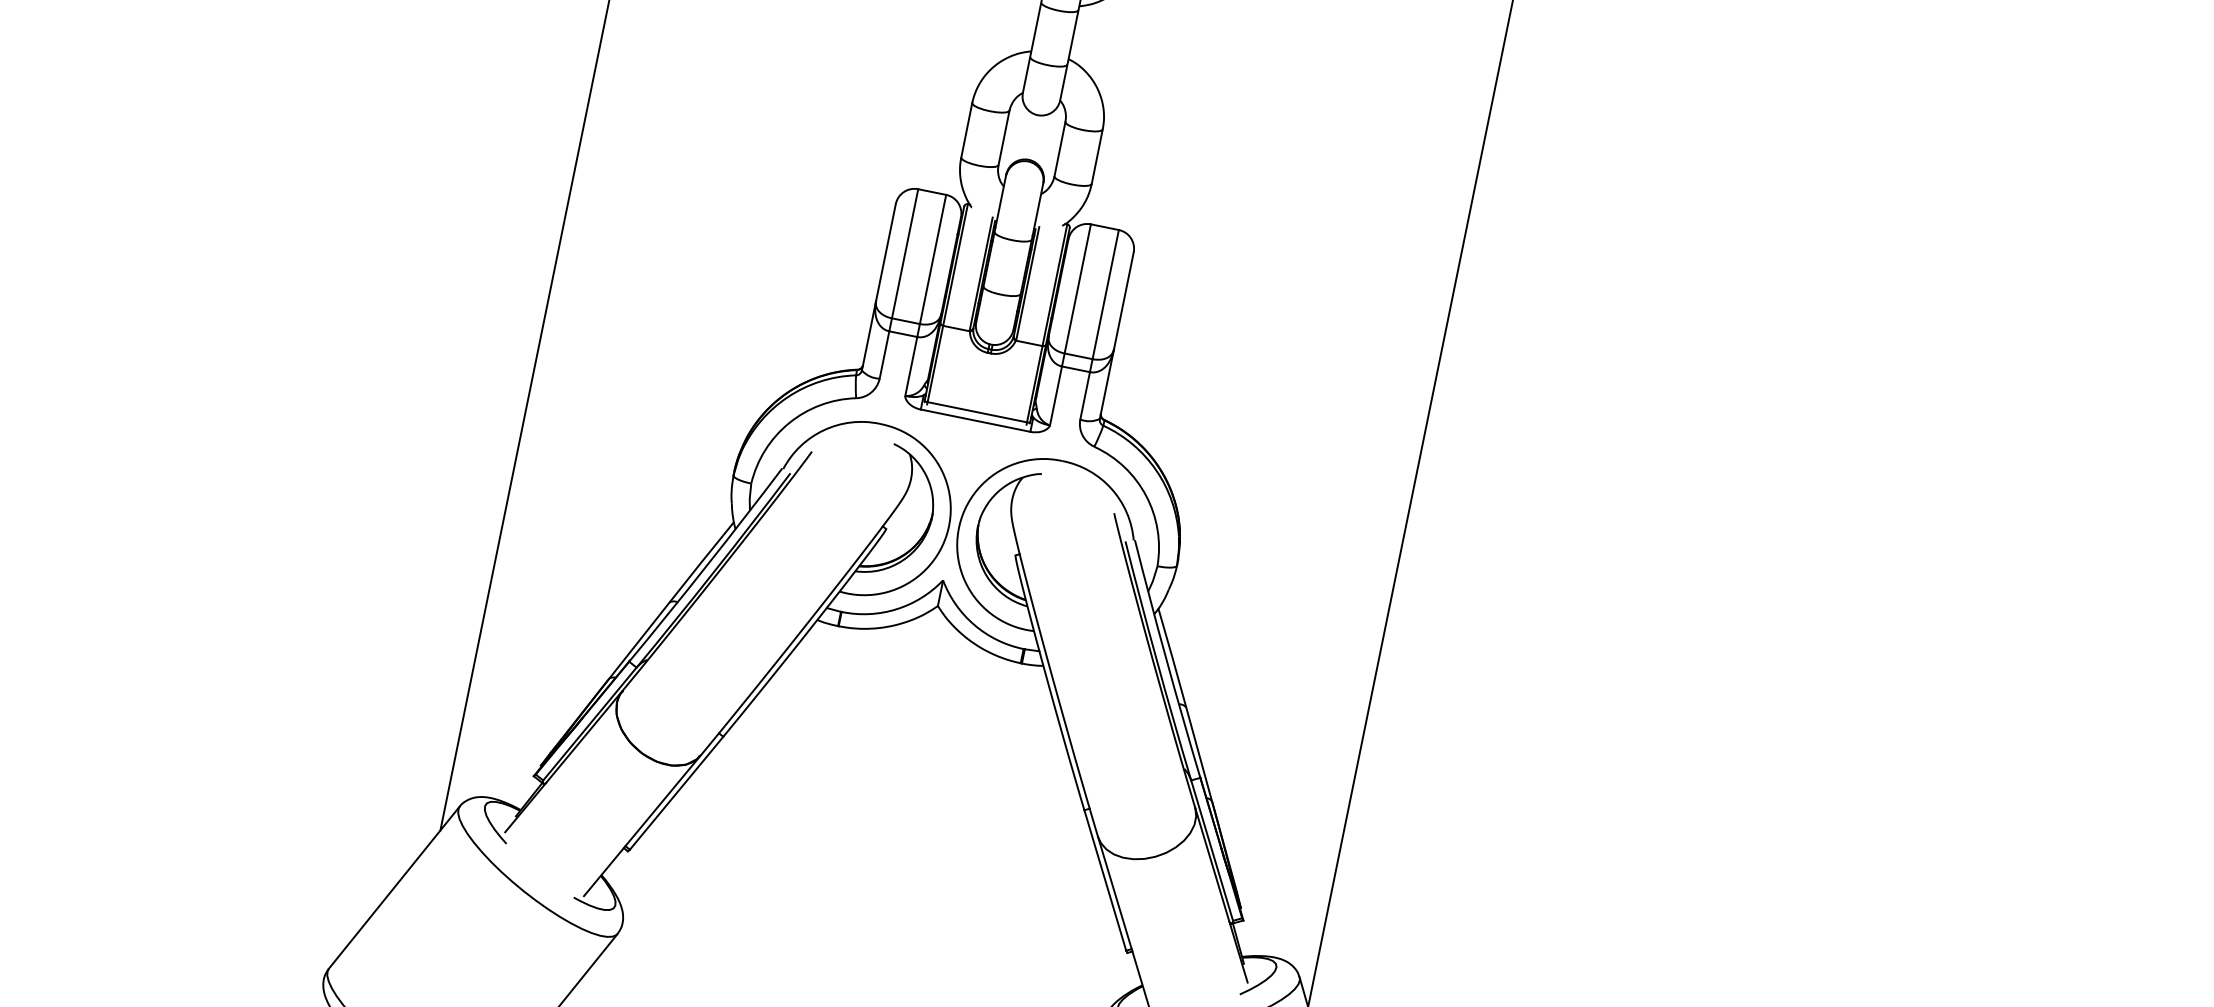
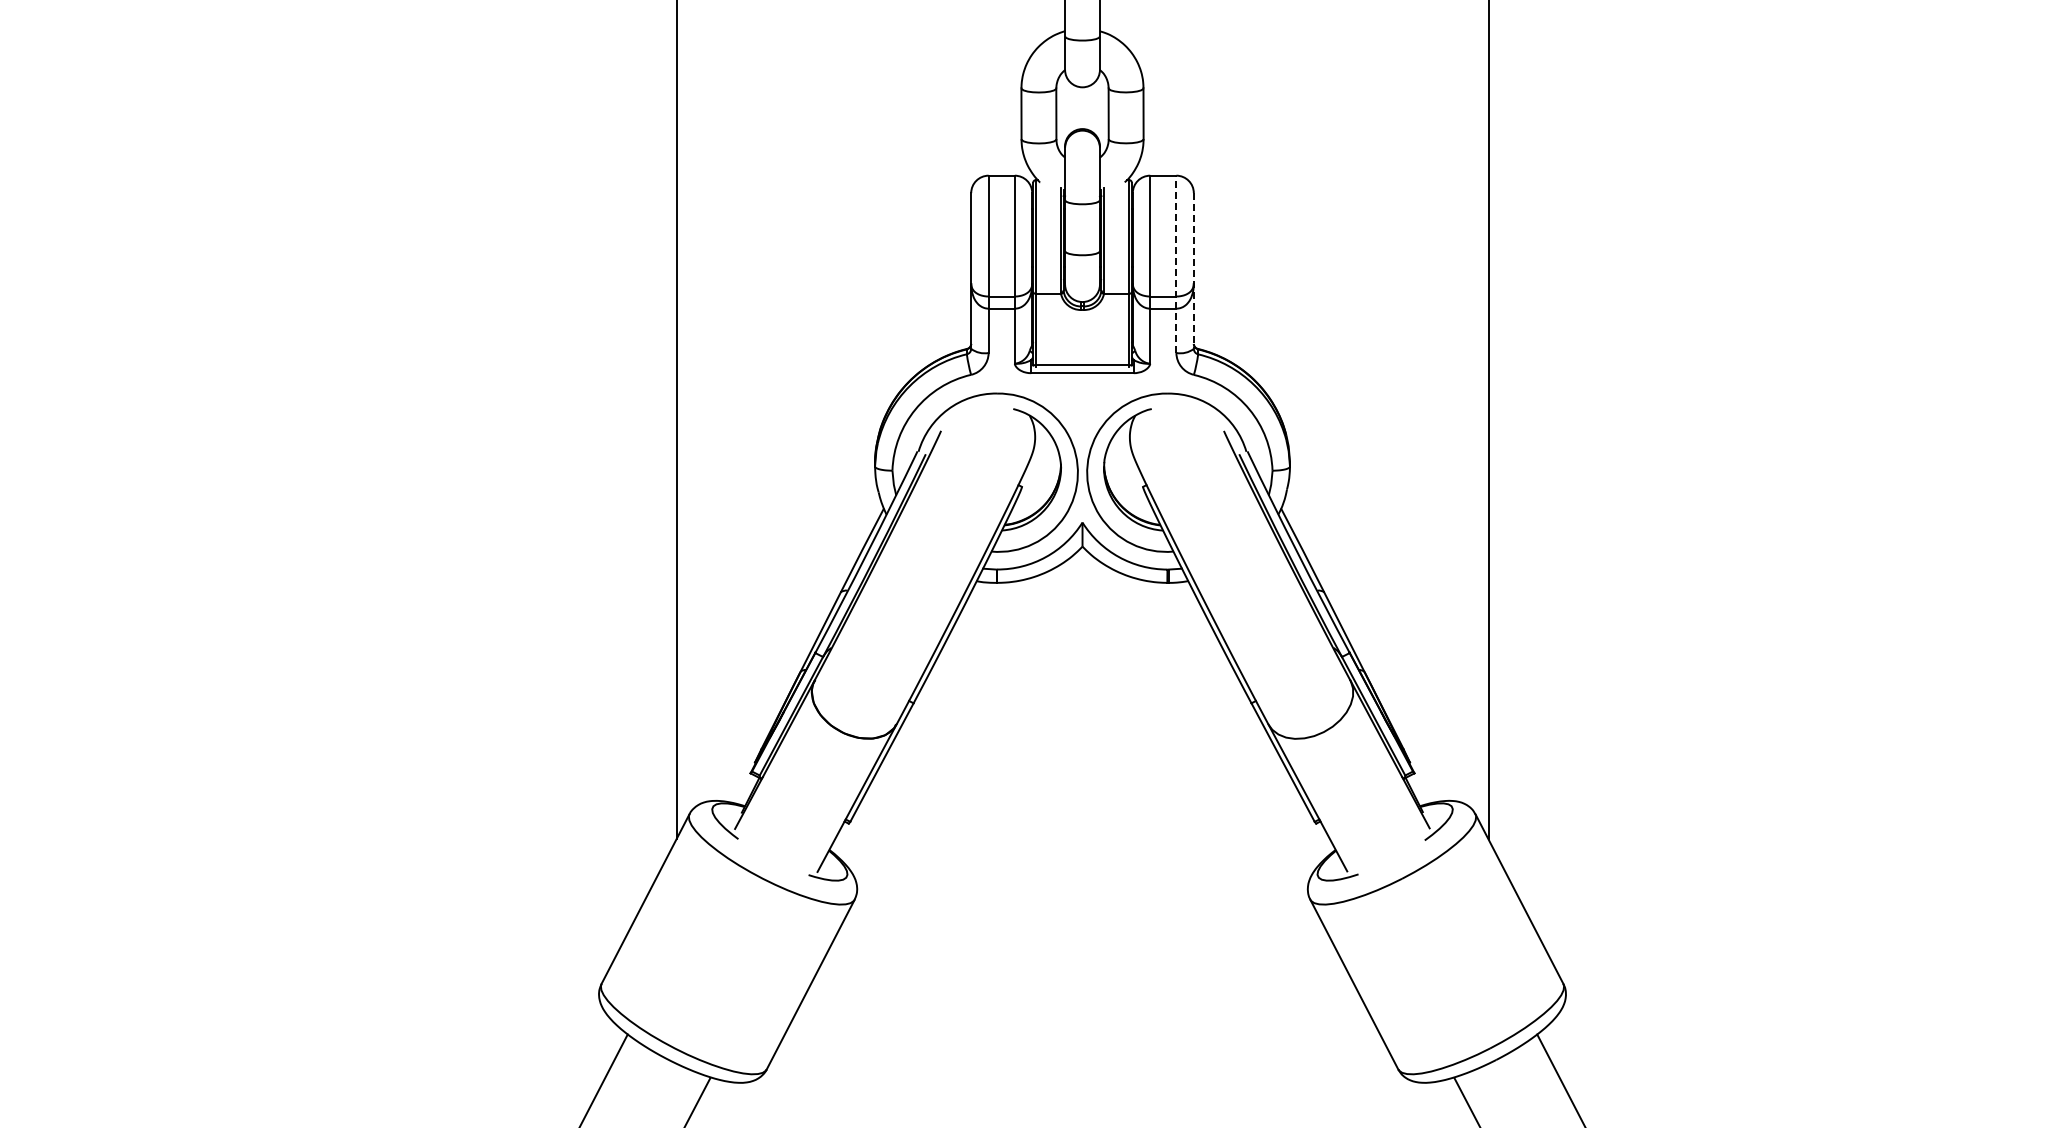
line: (1099, 324) -> (1176, 264), solid -> dashed
line: (1116, 336) -> (1193, 271), solid -> dashed

